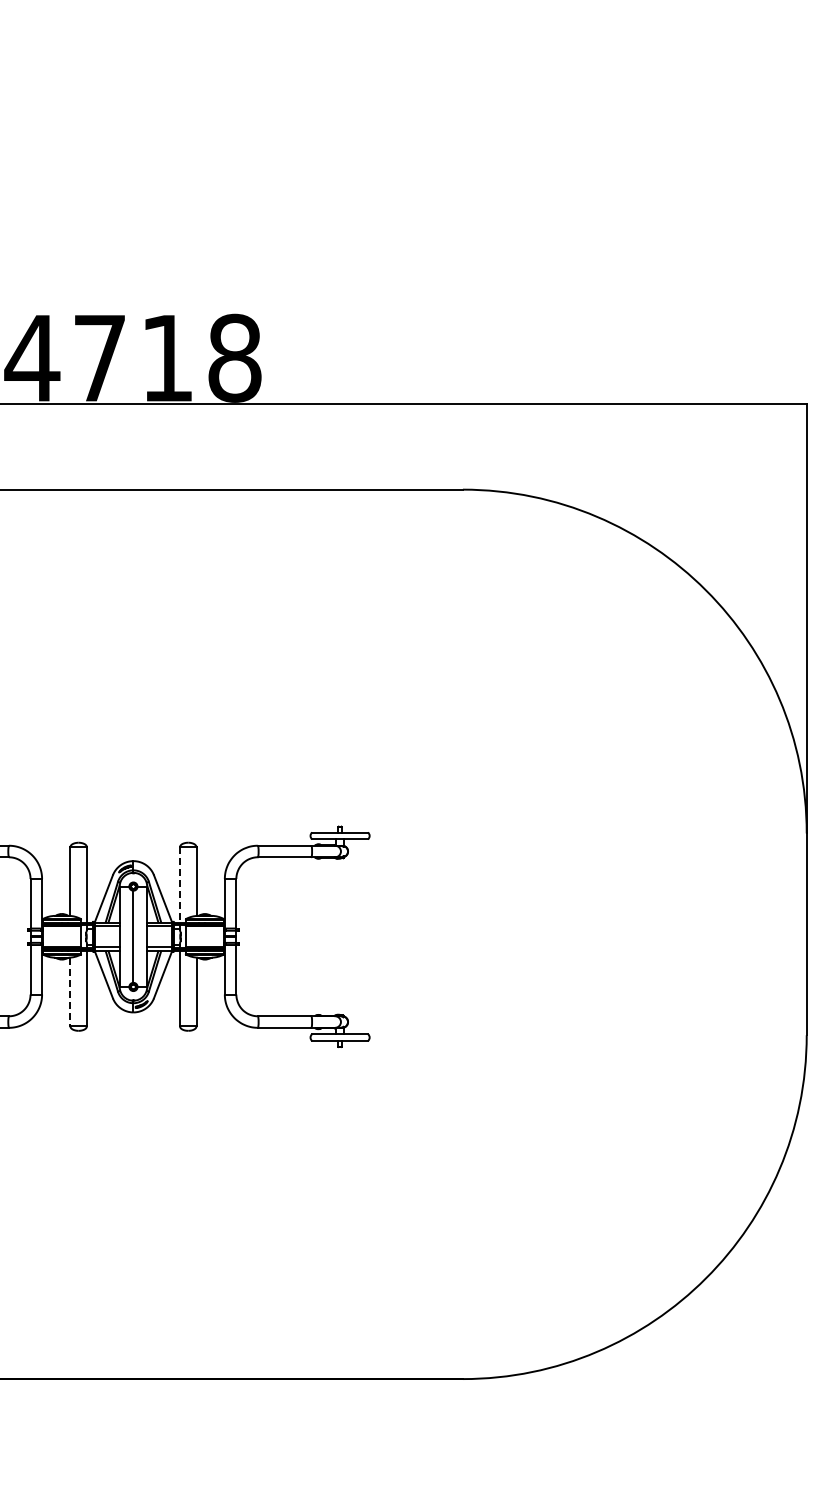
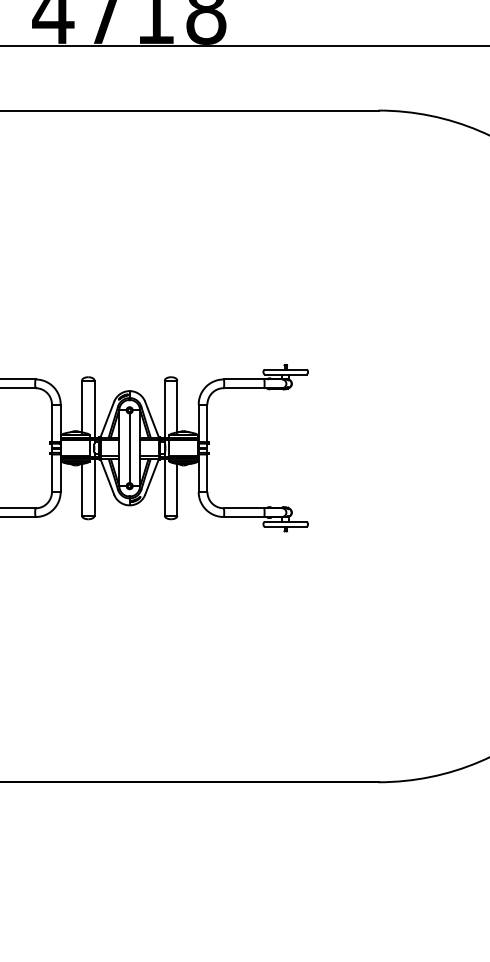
line: (180, 885) -> (165, 409), dashed -> solid
line: (70, 992) -> (82, 490), dashed -> solid

